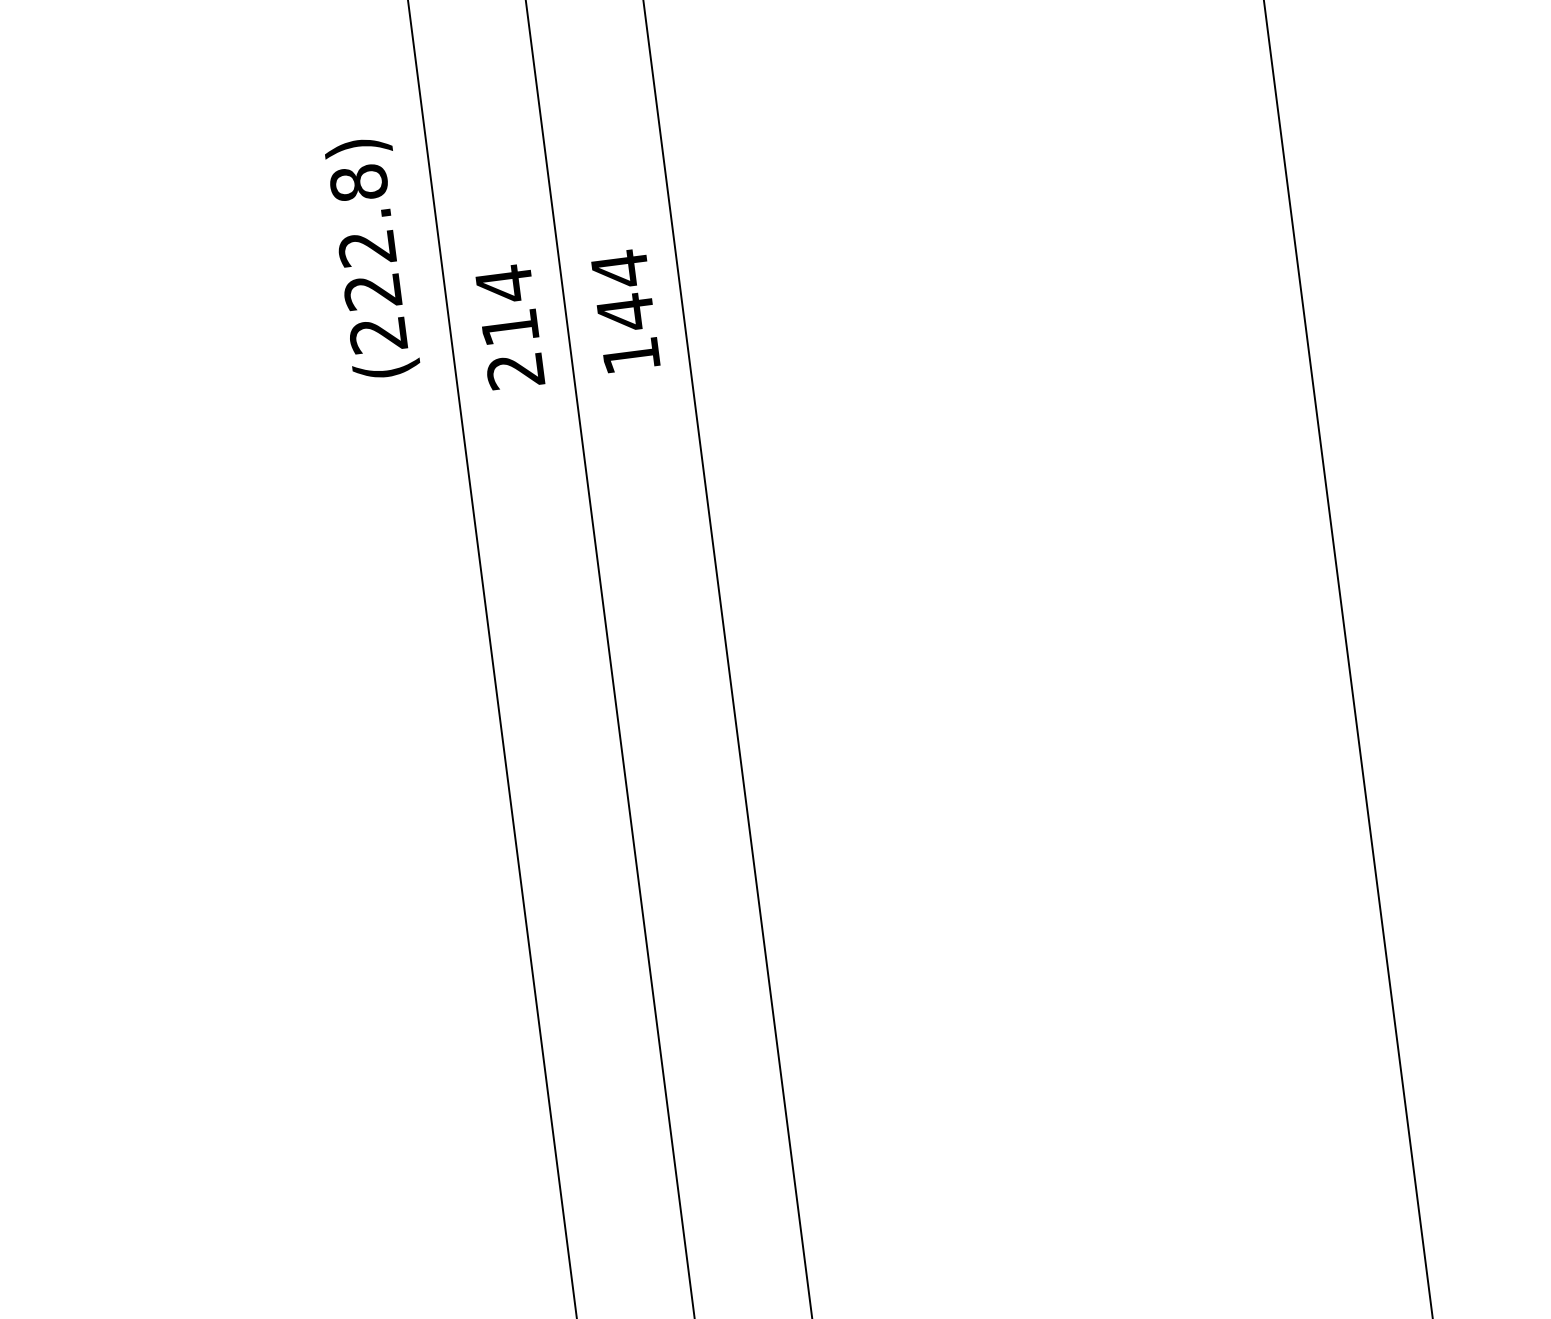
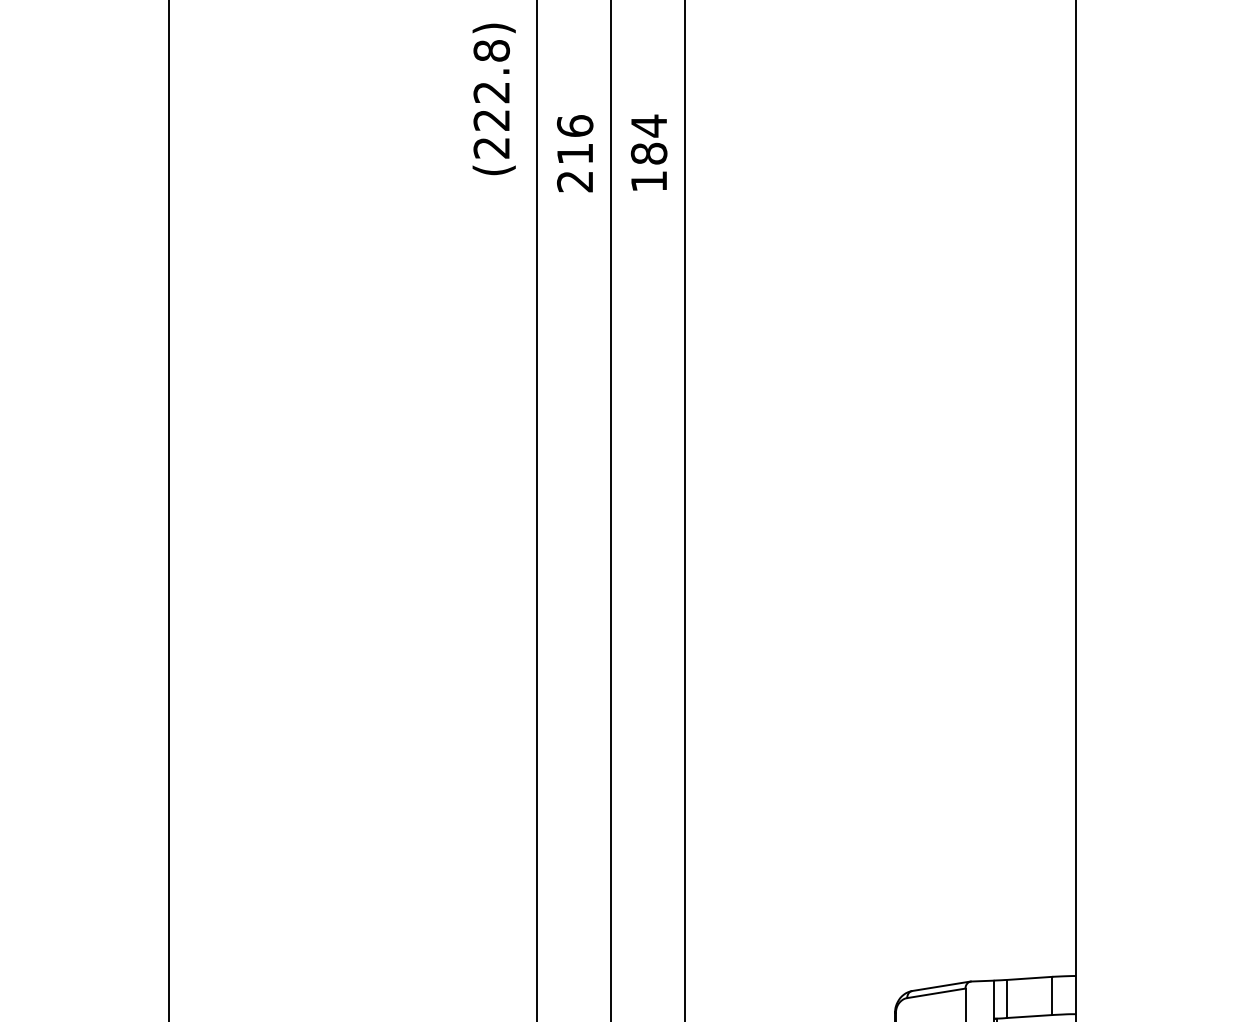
text: (503, 283) -> (574, 125), 214 -> 216
text: (624, 312) -> (648, 153), 144 -> 184

